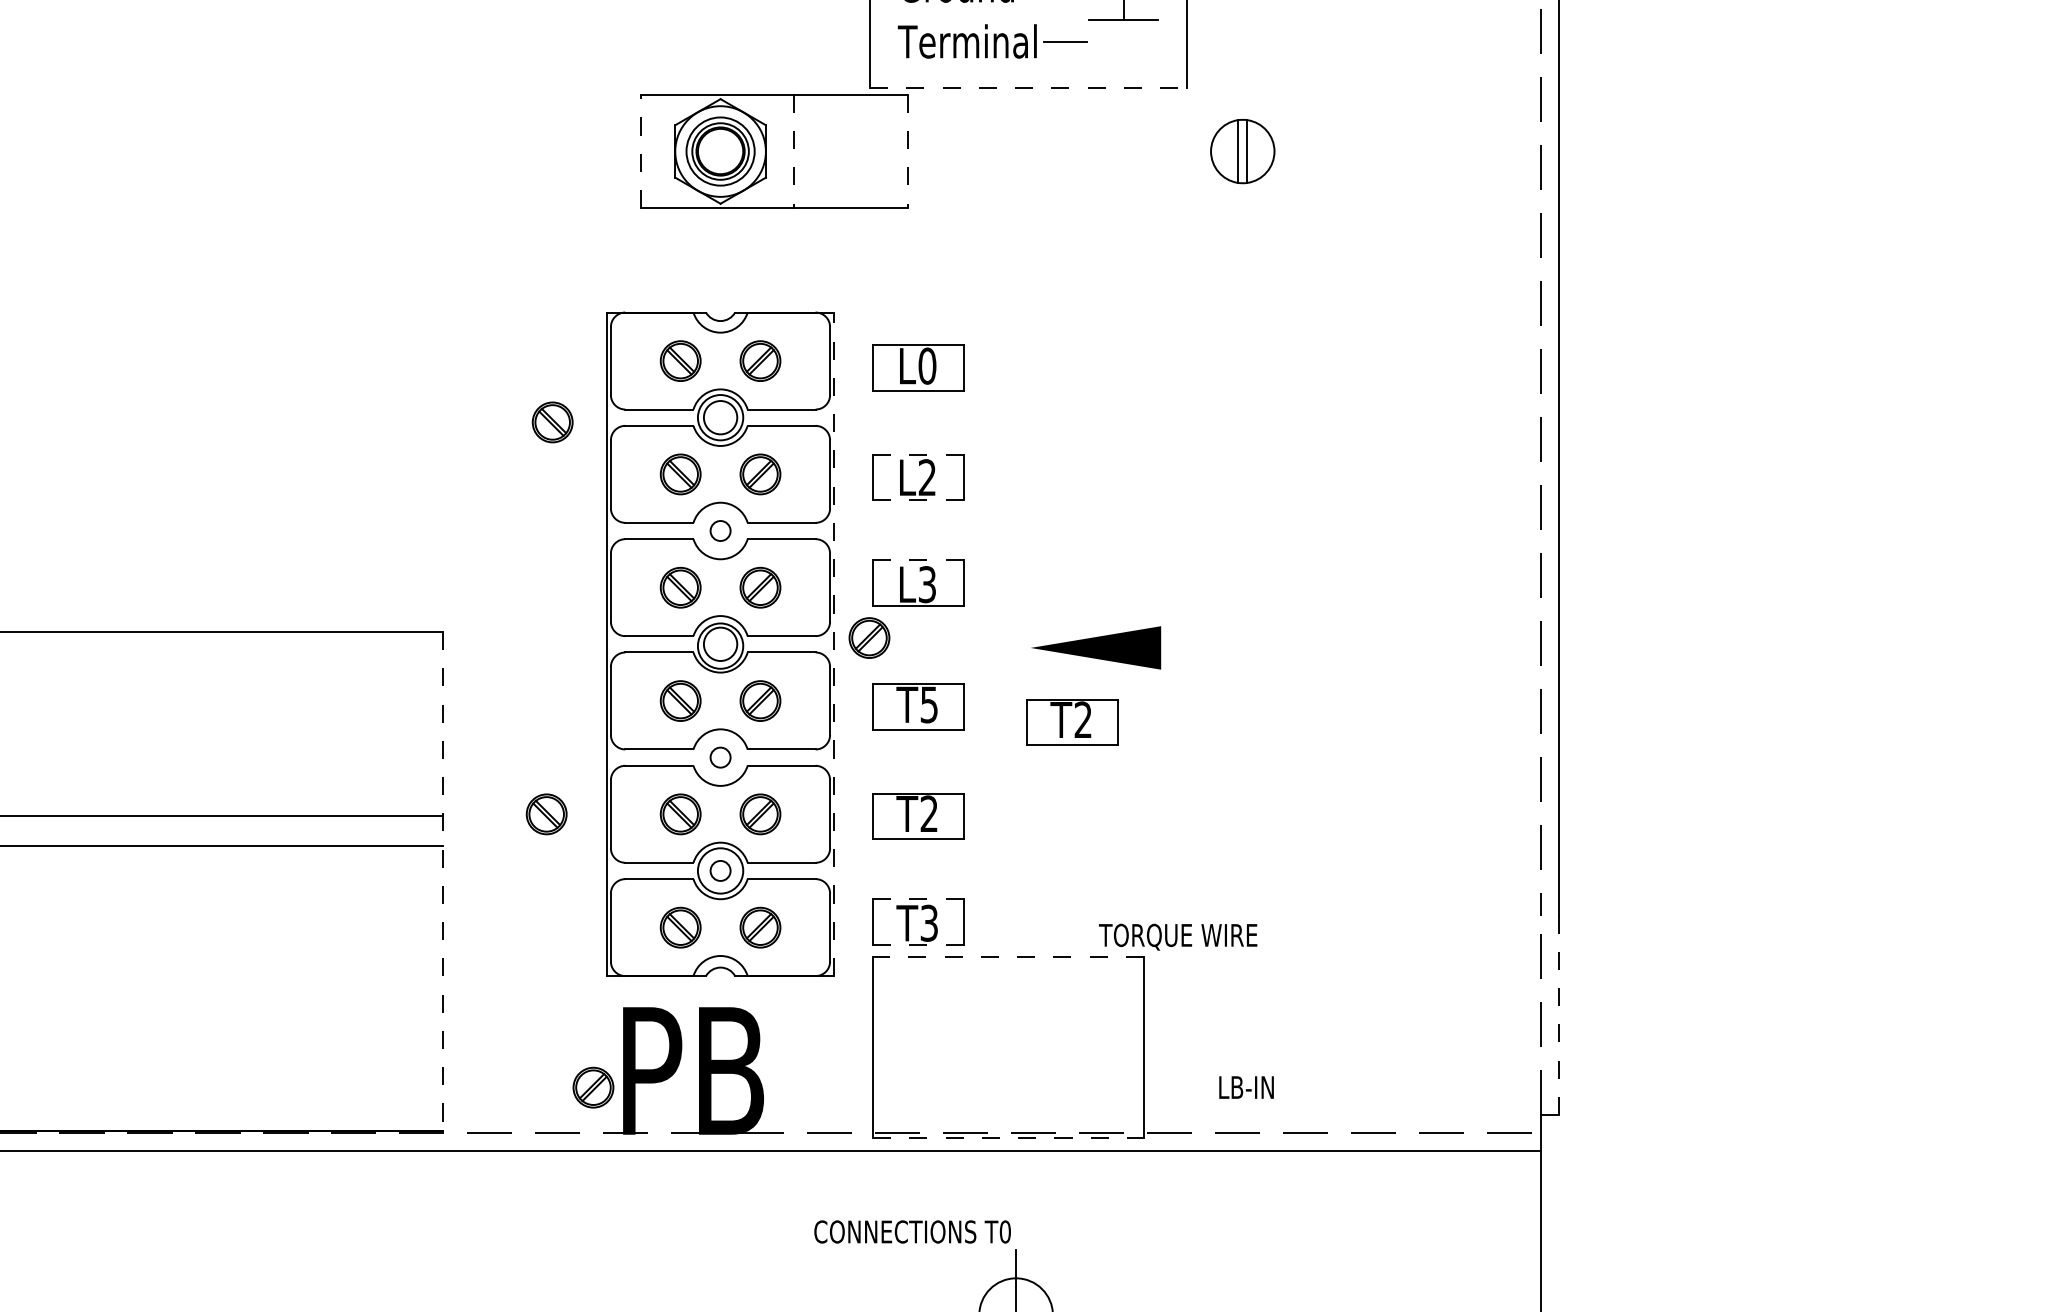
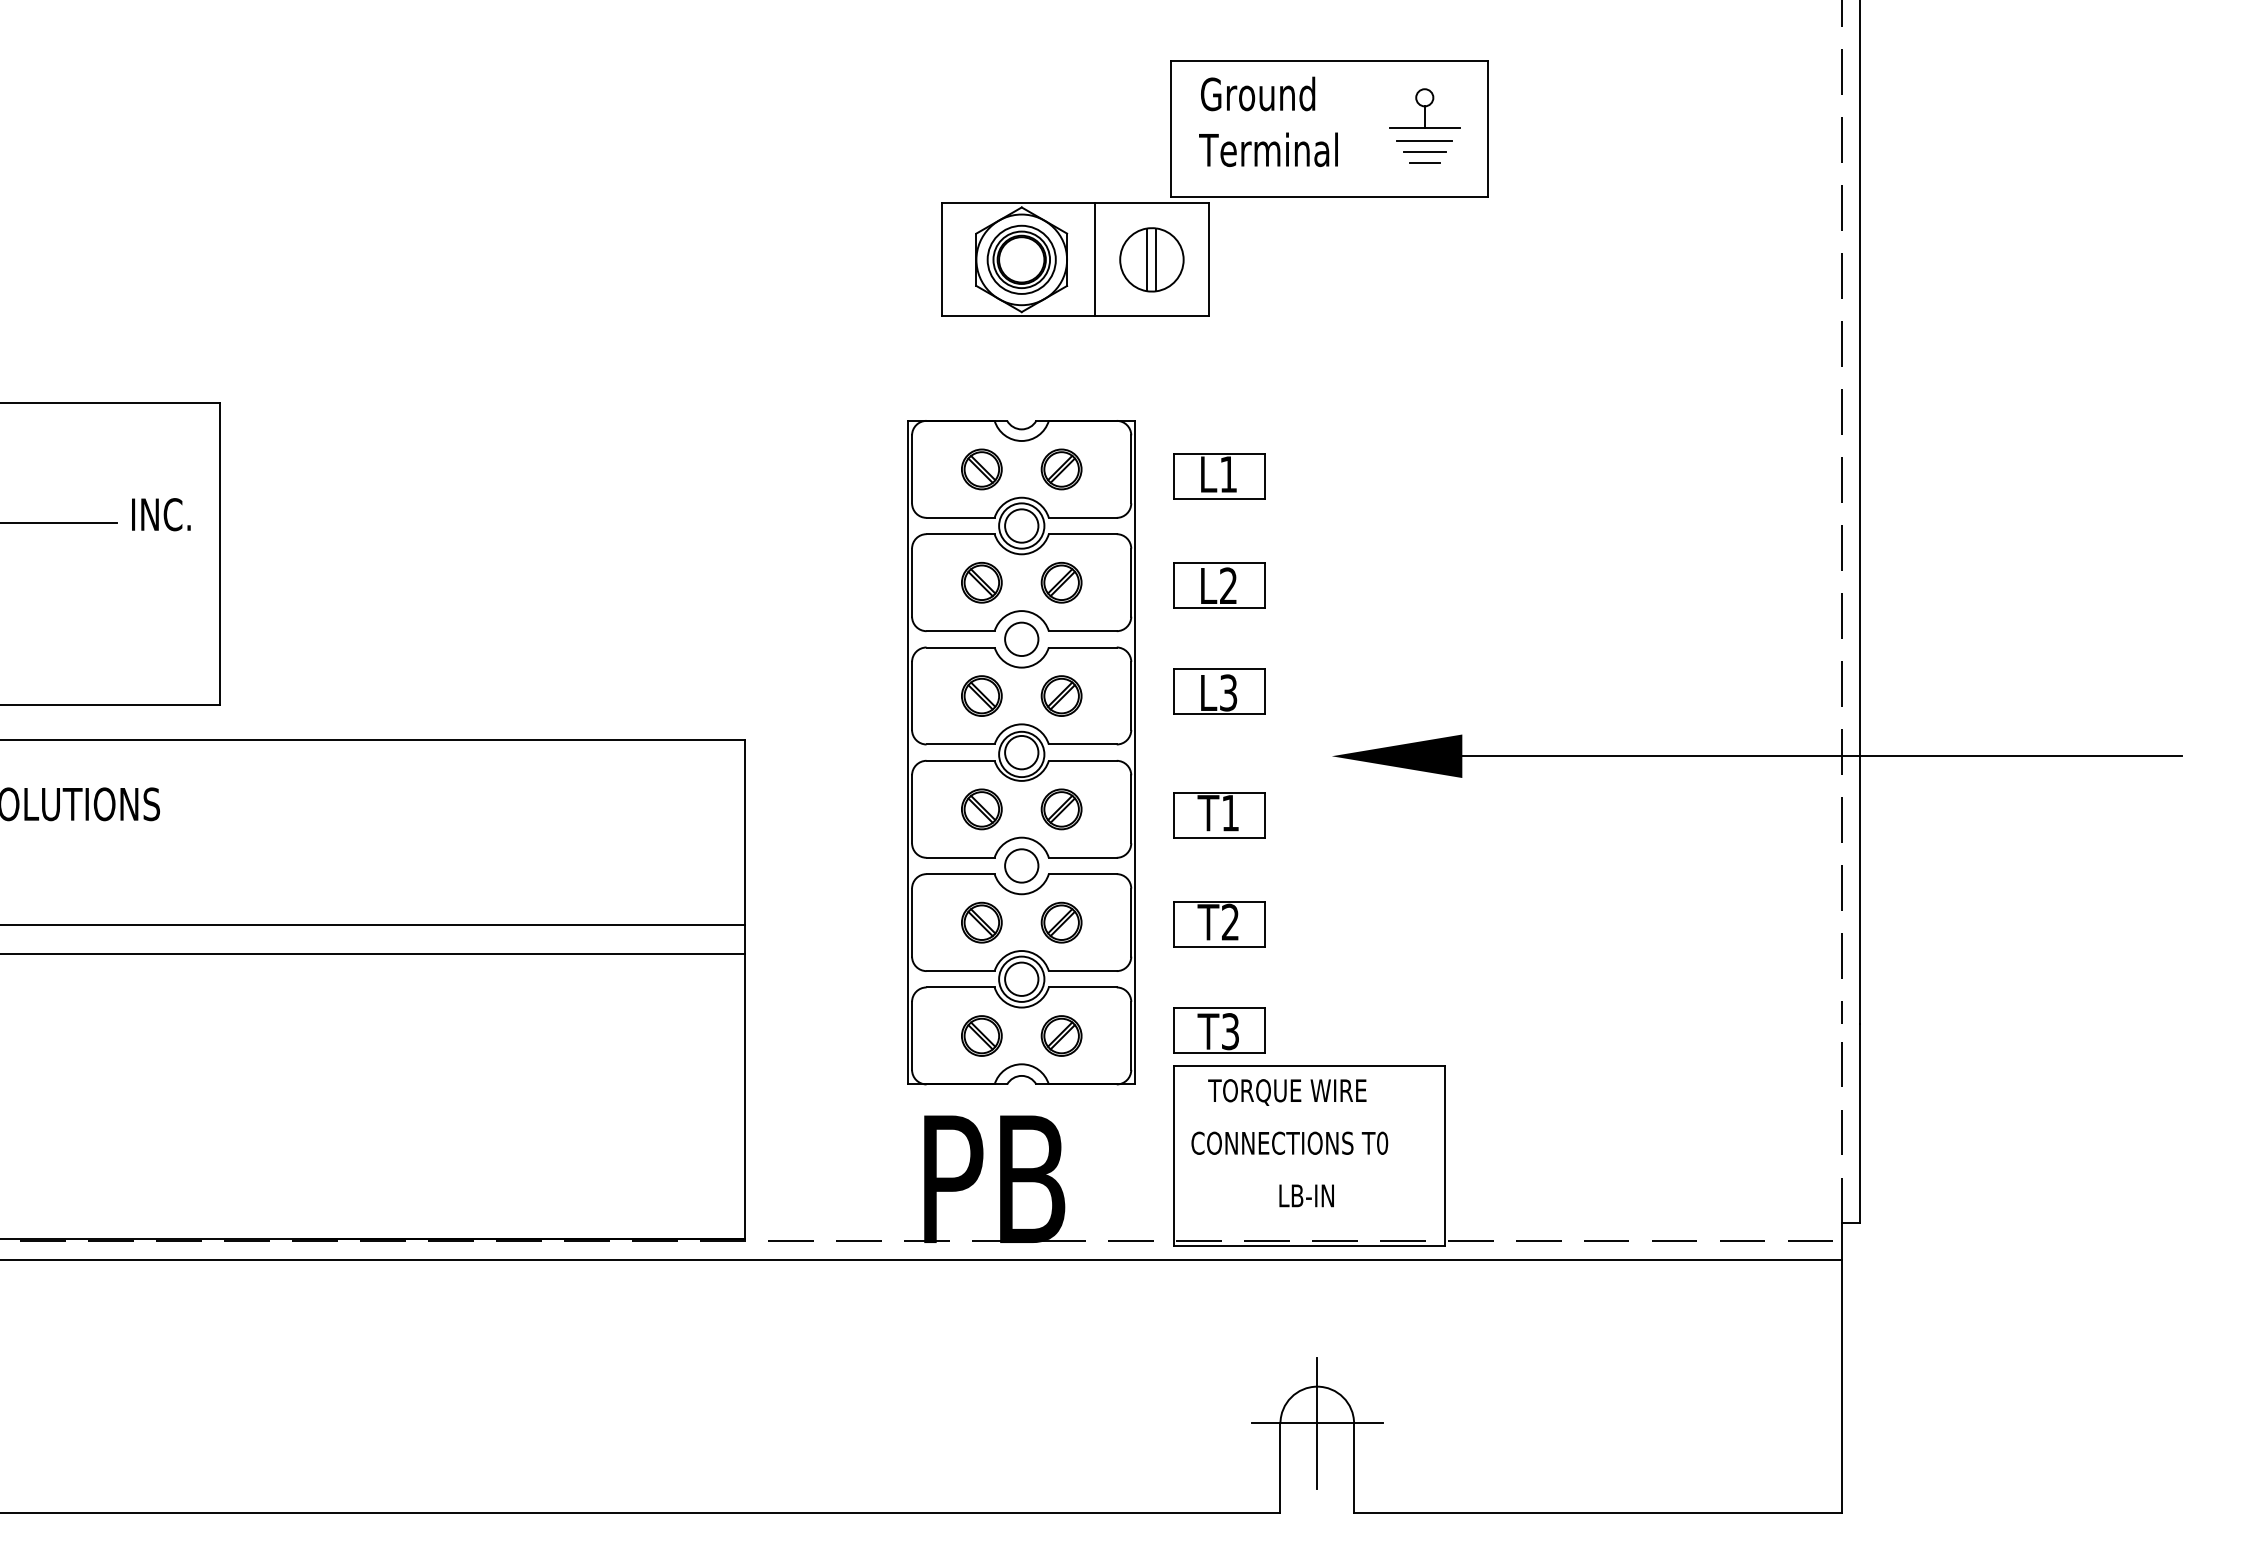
line: (1123, 32) -> (1424, 140), added
line: (1065, 42) -> (1424, 151), moved
line: (1123, 54) -> (1424, 162), added
line: (1029, 88) -> (1330, 196), dashed -> solid
line: (641, 151) -> (942, 259), dashed -> solid
line: (794, 151) -> (1095, 259), dashed -> solid
line: (907, 151) -> (1208, 259), dashed -> solid
part: (1242, 151) -> (1151, 259), moved
text: (927, 366) -> (1228, 474), L0 -> L1
part: (552, 422) -> (853, 530), removed
line: (918, 454) -> (1219, 562), dashed -> solid
line: (918, 500) -> (1219, 608), dashed -> solid
circle: (720, 531) -> (1021, 639), size x1.67
line: (918, 560) -> (1219, 668), dashed -> solid
part: (869, 638) -> (1170, 746), removed
line: (834, 644) -> (1135, 752), dashed -> solid
line: (1520, 648) -> (1821, 756), added
text: (929, 705) -> (1230, 813), T5 -> T1
part: (1072, 722) -> (1373, 830), removed
circle: (720, 757) -> (1021, 865), size x1.67
part: (546, 814) -> (847, 922), removed
circle: (720, 870) -> (1021, 978), size x1.67
line: (443, 882) -> (744, 990), dashed -> solid
line: (918, 899) -> (1219, 1007), dashed -> solid
text: (1178, 937) -> (1287, 1092), moved
line: (918, 945) -> (1219, 1053), dashed -> solid
line: (1008, 957) -> (1309, 1065), dashed -> solid
line: (1559, 1015) -> (1860, 1123), dashed -> solid
part: (593, 1087) -> (894, 1195), removed
text: (1246, 1087) -> (1306, 1195), moved
line: (1009, 1138) -> (1310, 1246), dashed -> solid
text: (912, 1231) -> (1289, 1142), moved

